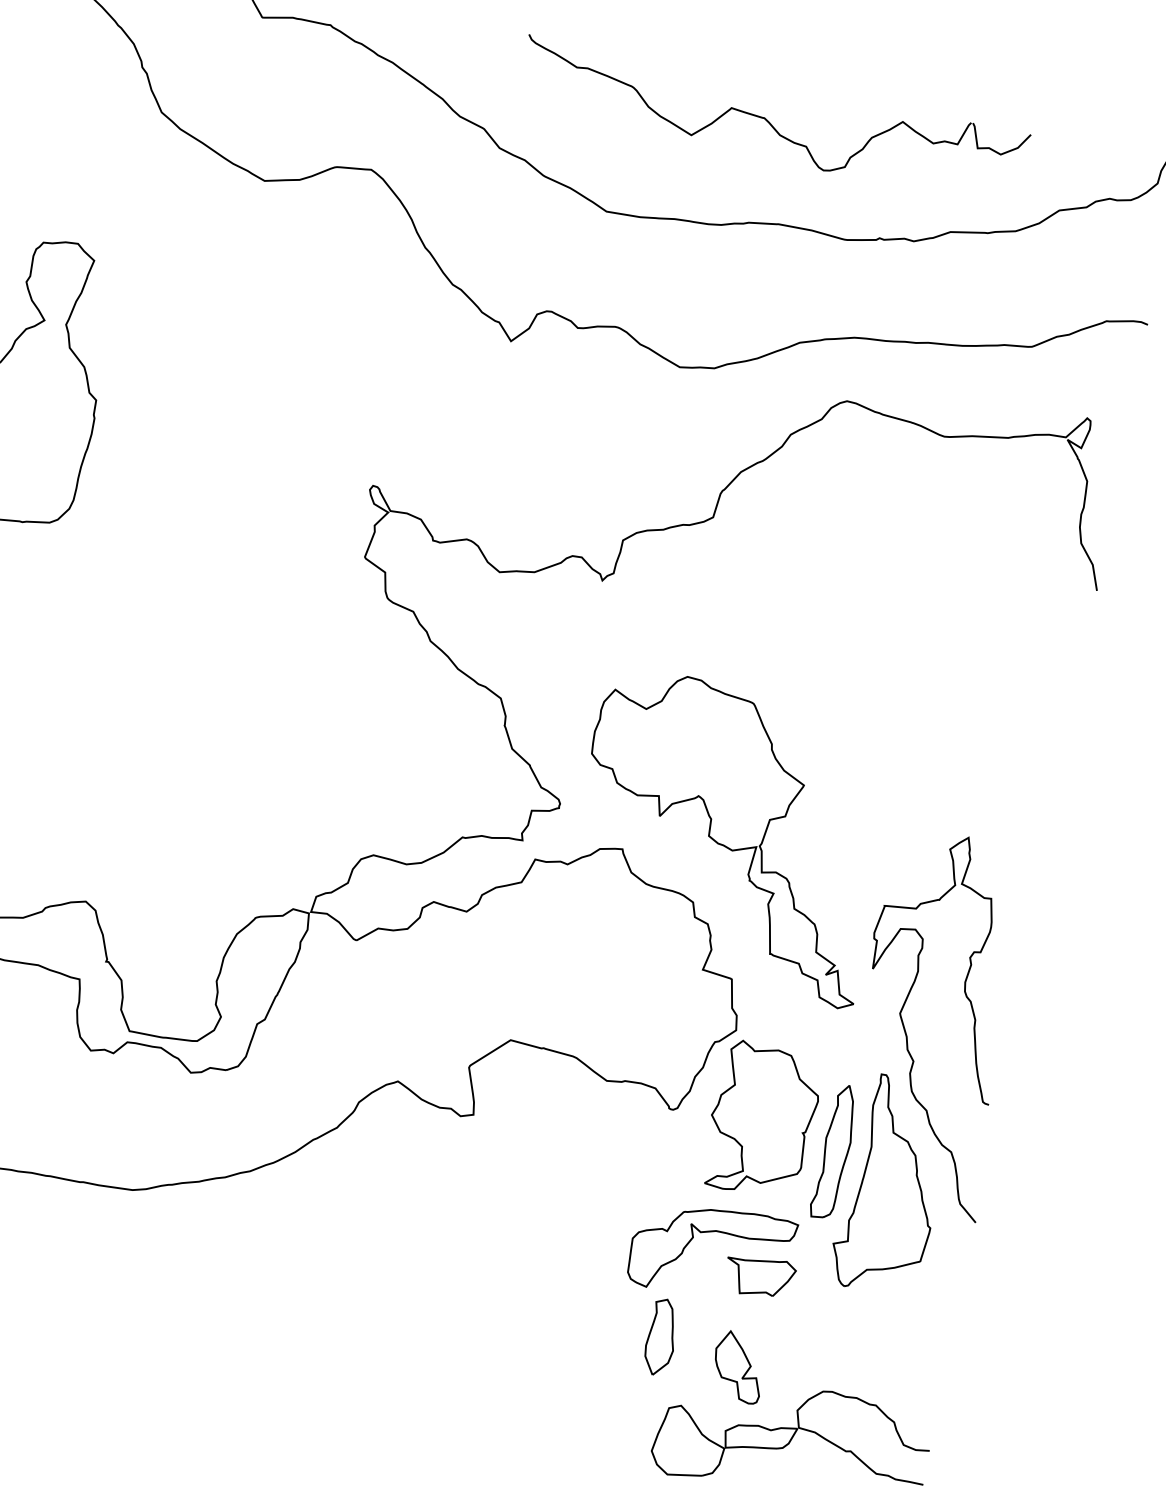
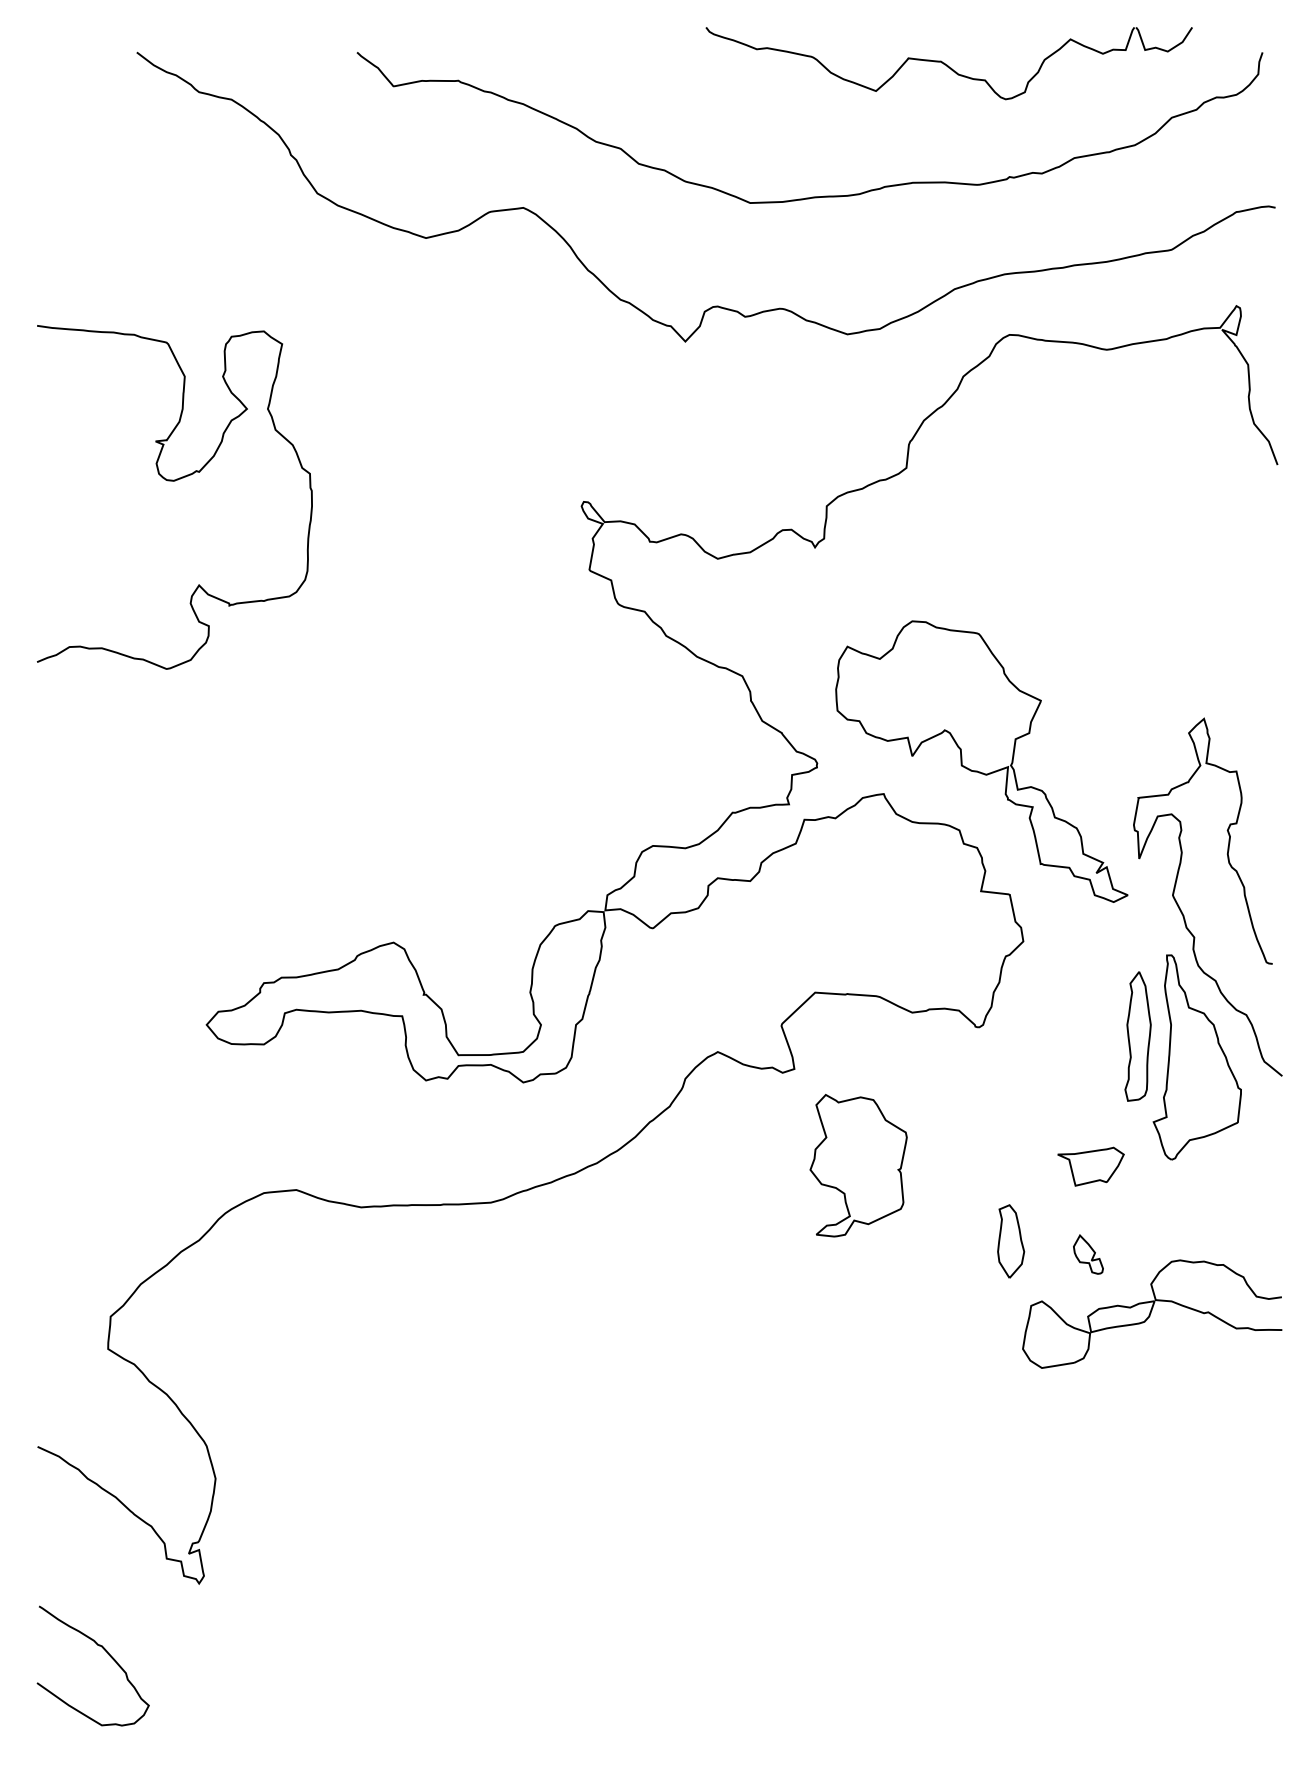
part: (771, 121) -> (948, 63), moved
part: (762, 1120) -> (858, 1165), moved
part: (712, 1232) -> (1038, 1134), removed
part: (738, 1366) -> (1088, 1254), size x0.6

